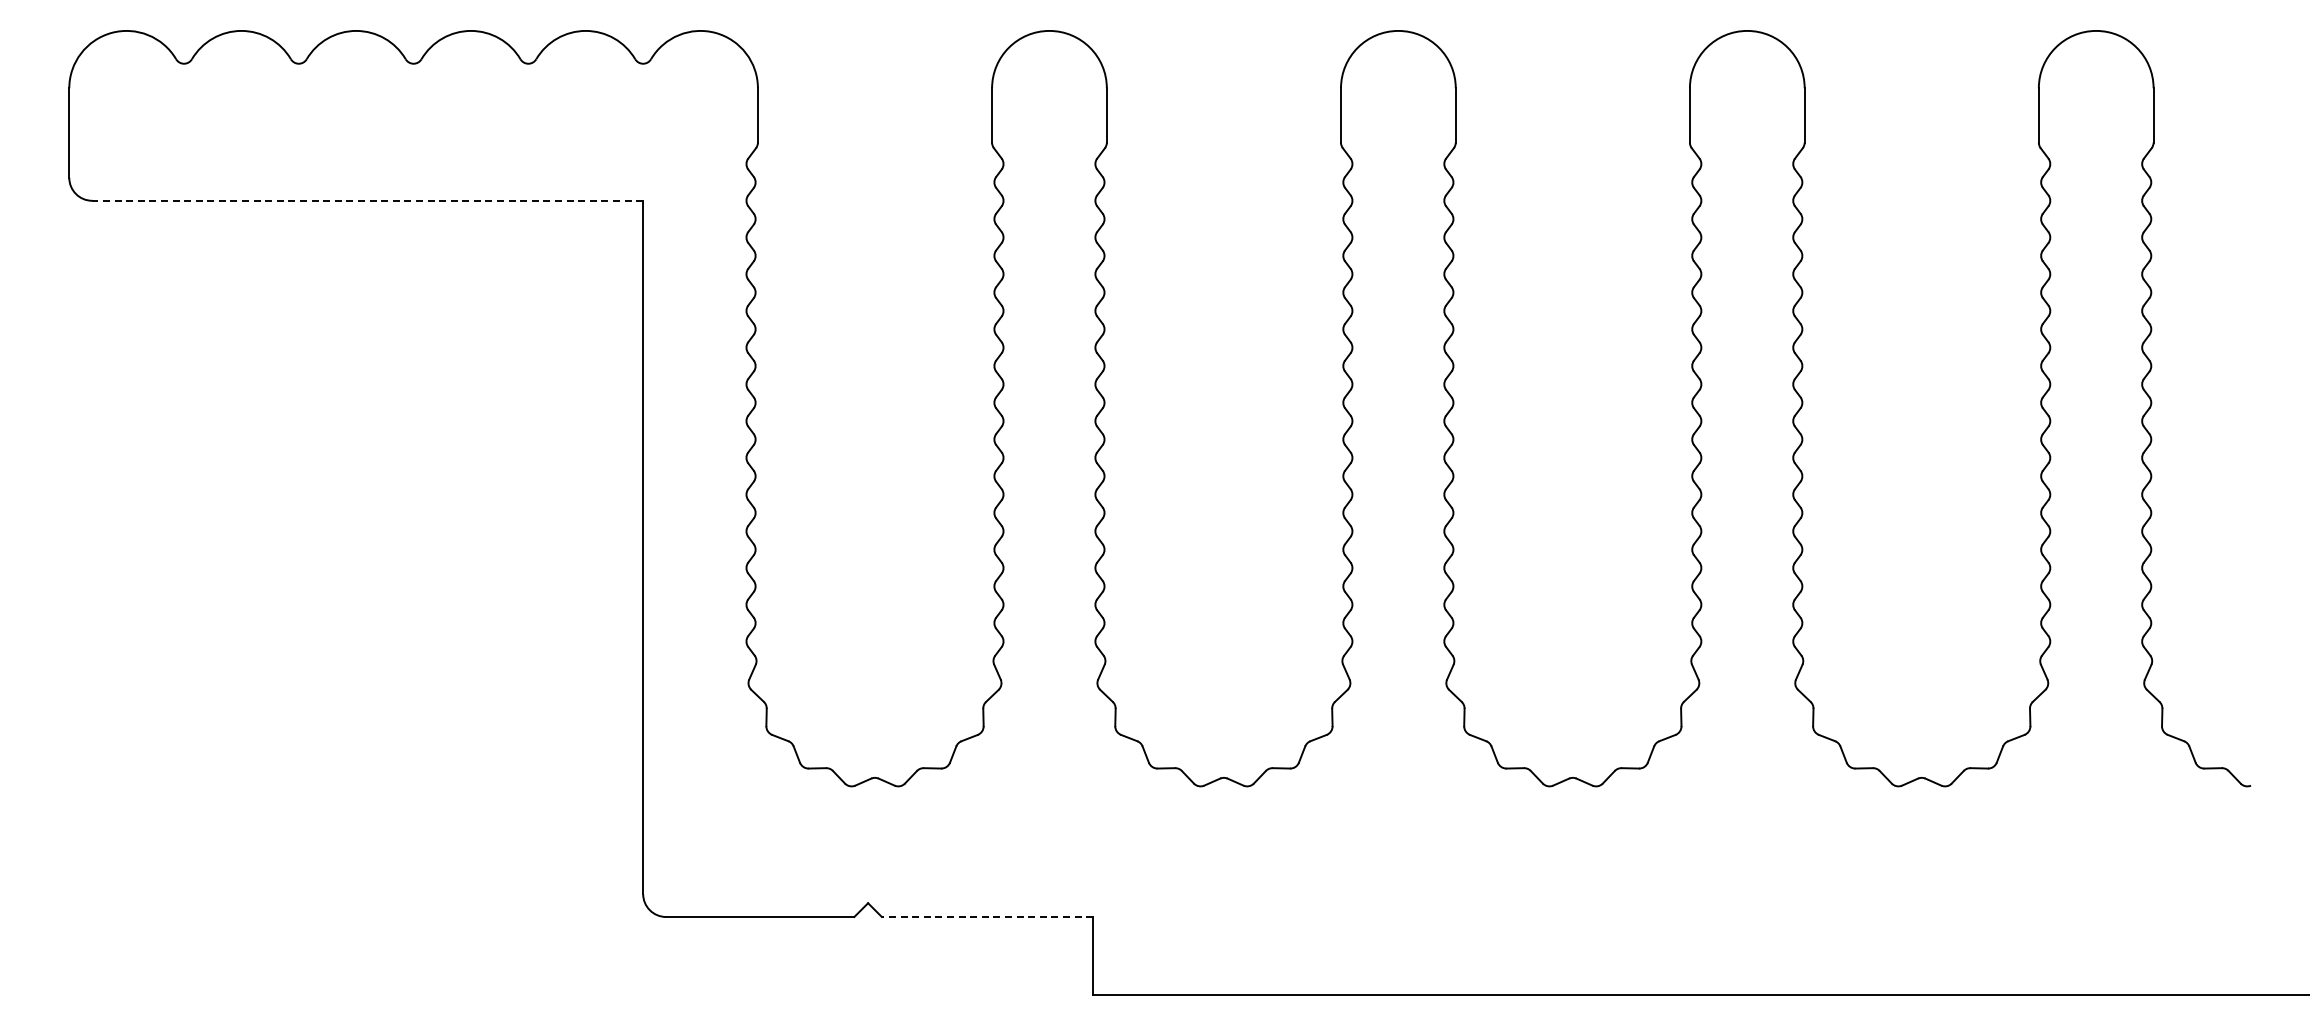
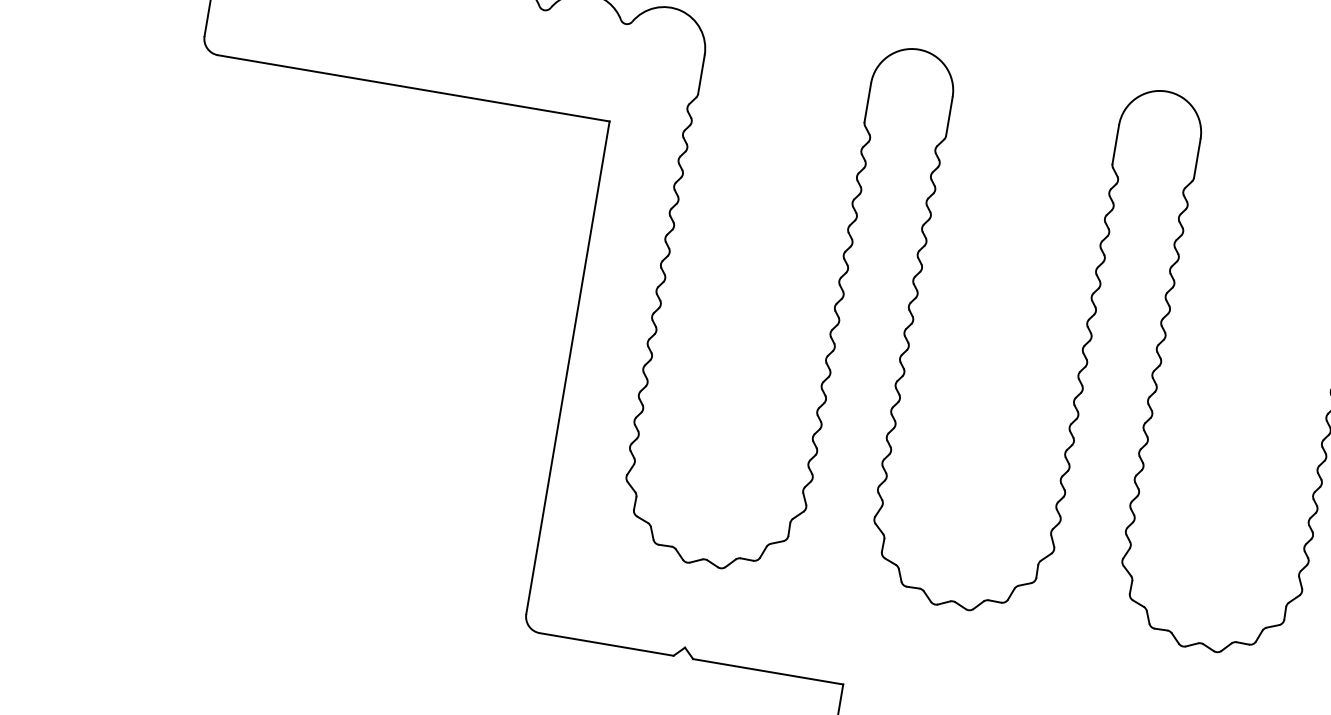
line: (367, 200) -> (413, 88), dashed -> solid
line: (987, 917) -> (768, 672), dashed -> solid

